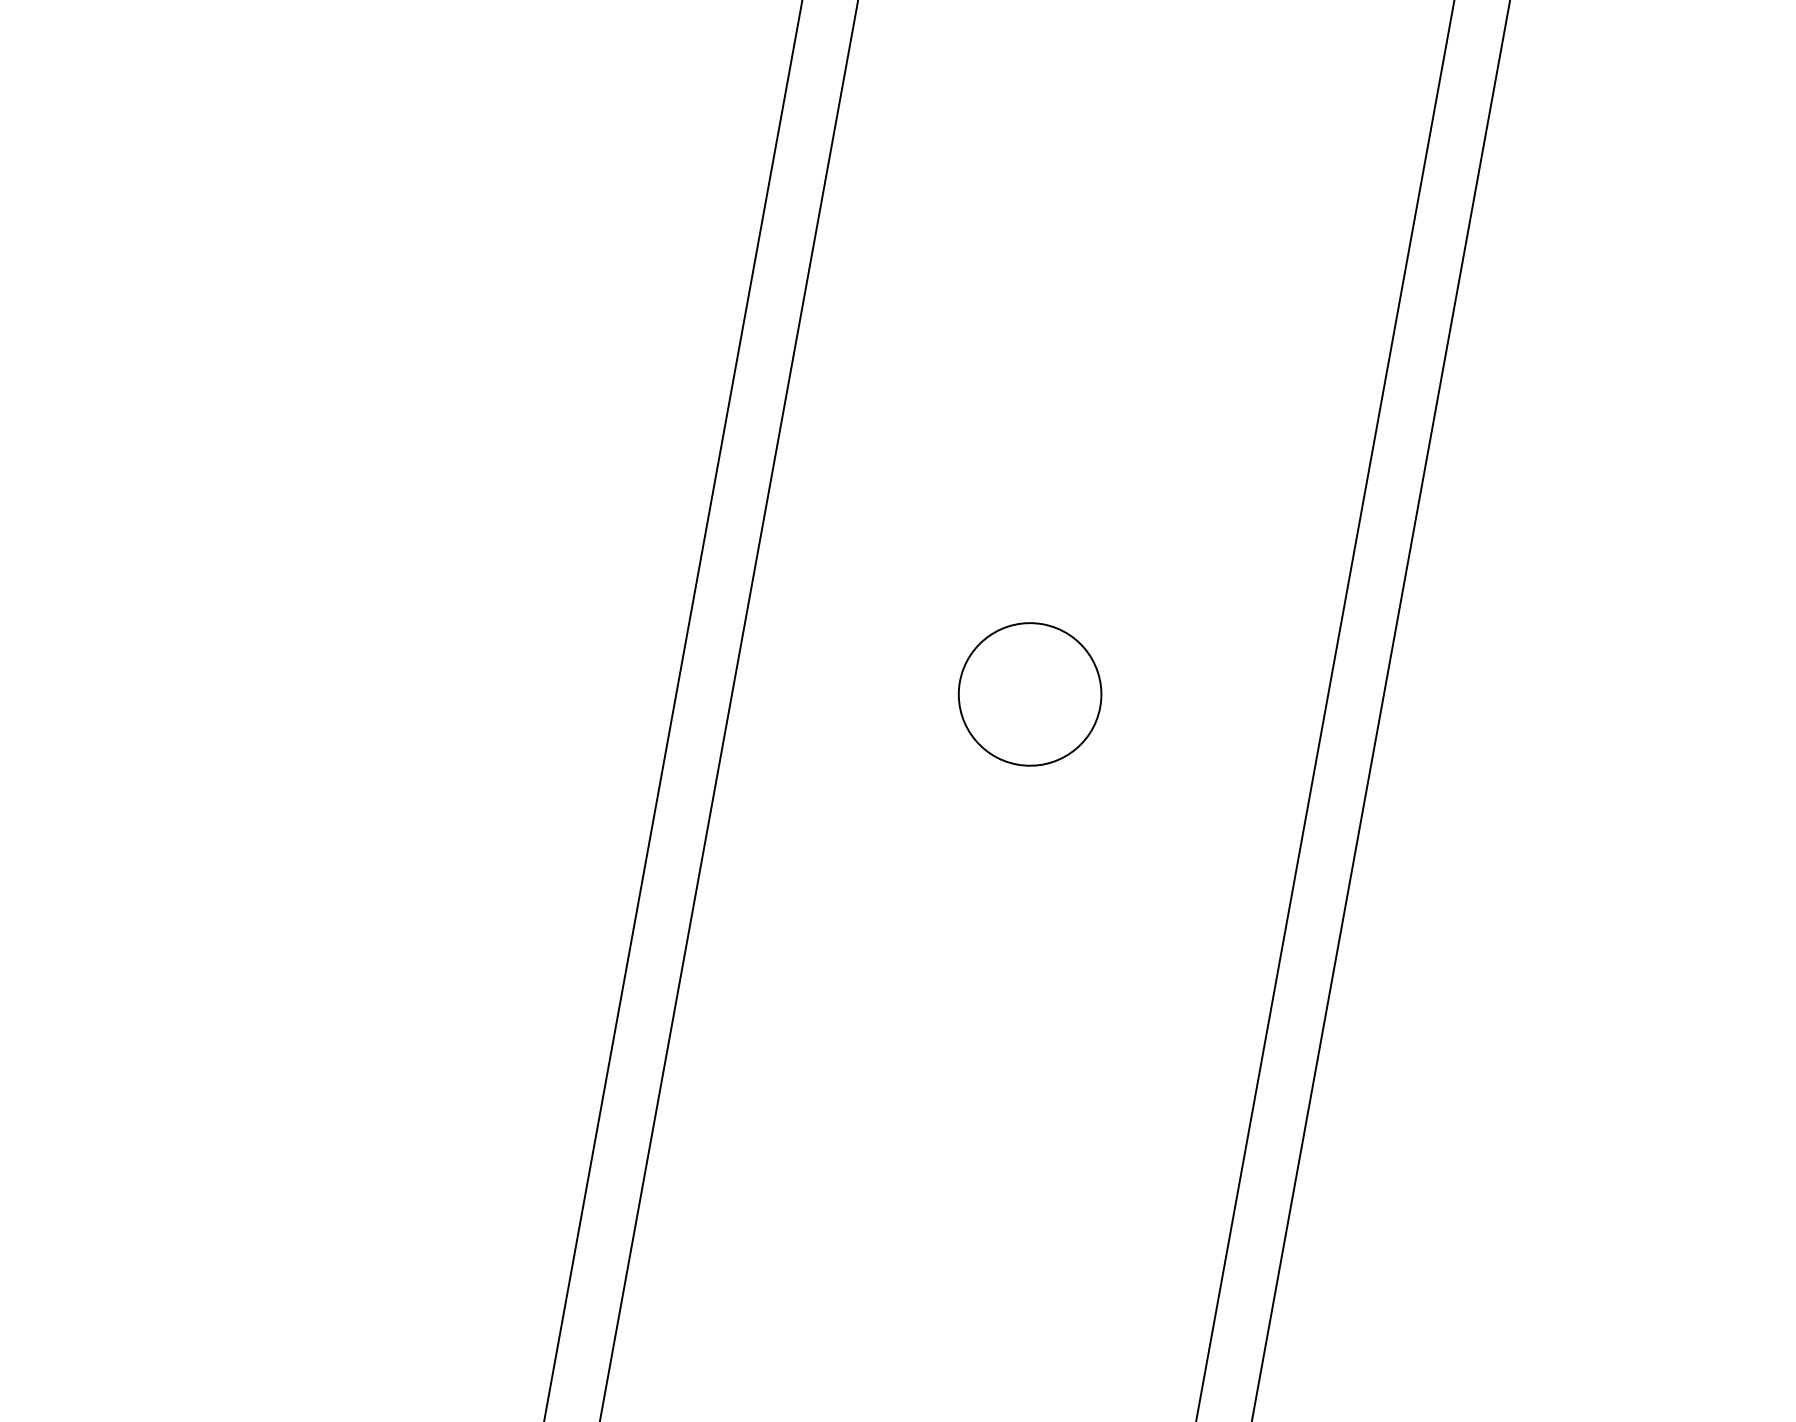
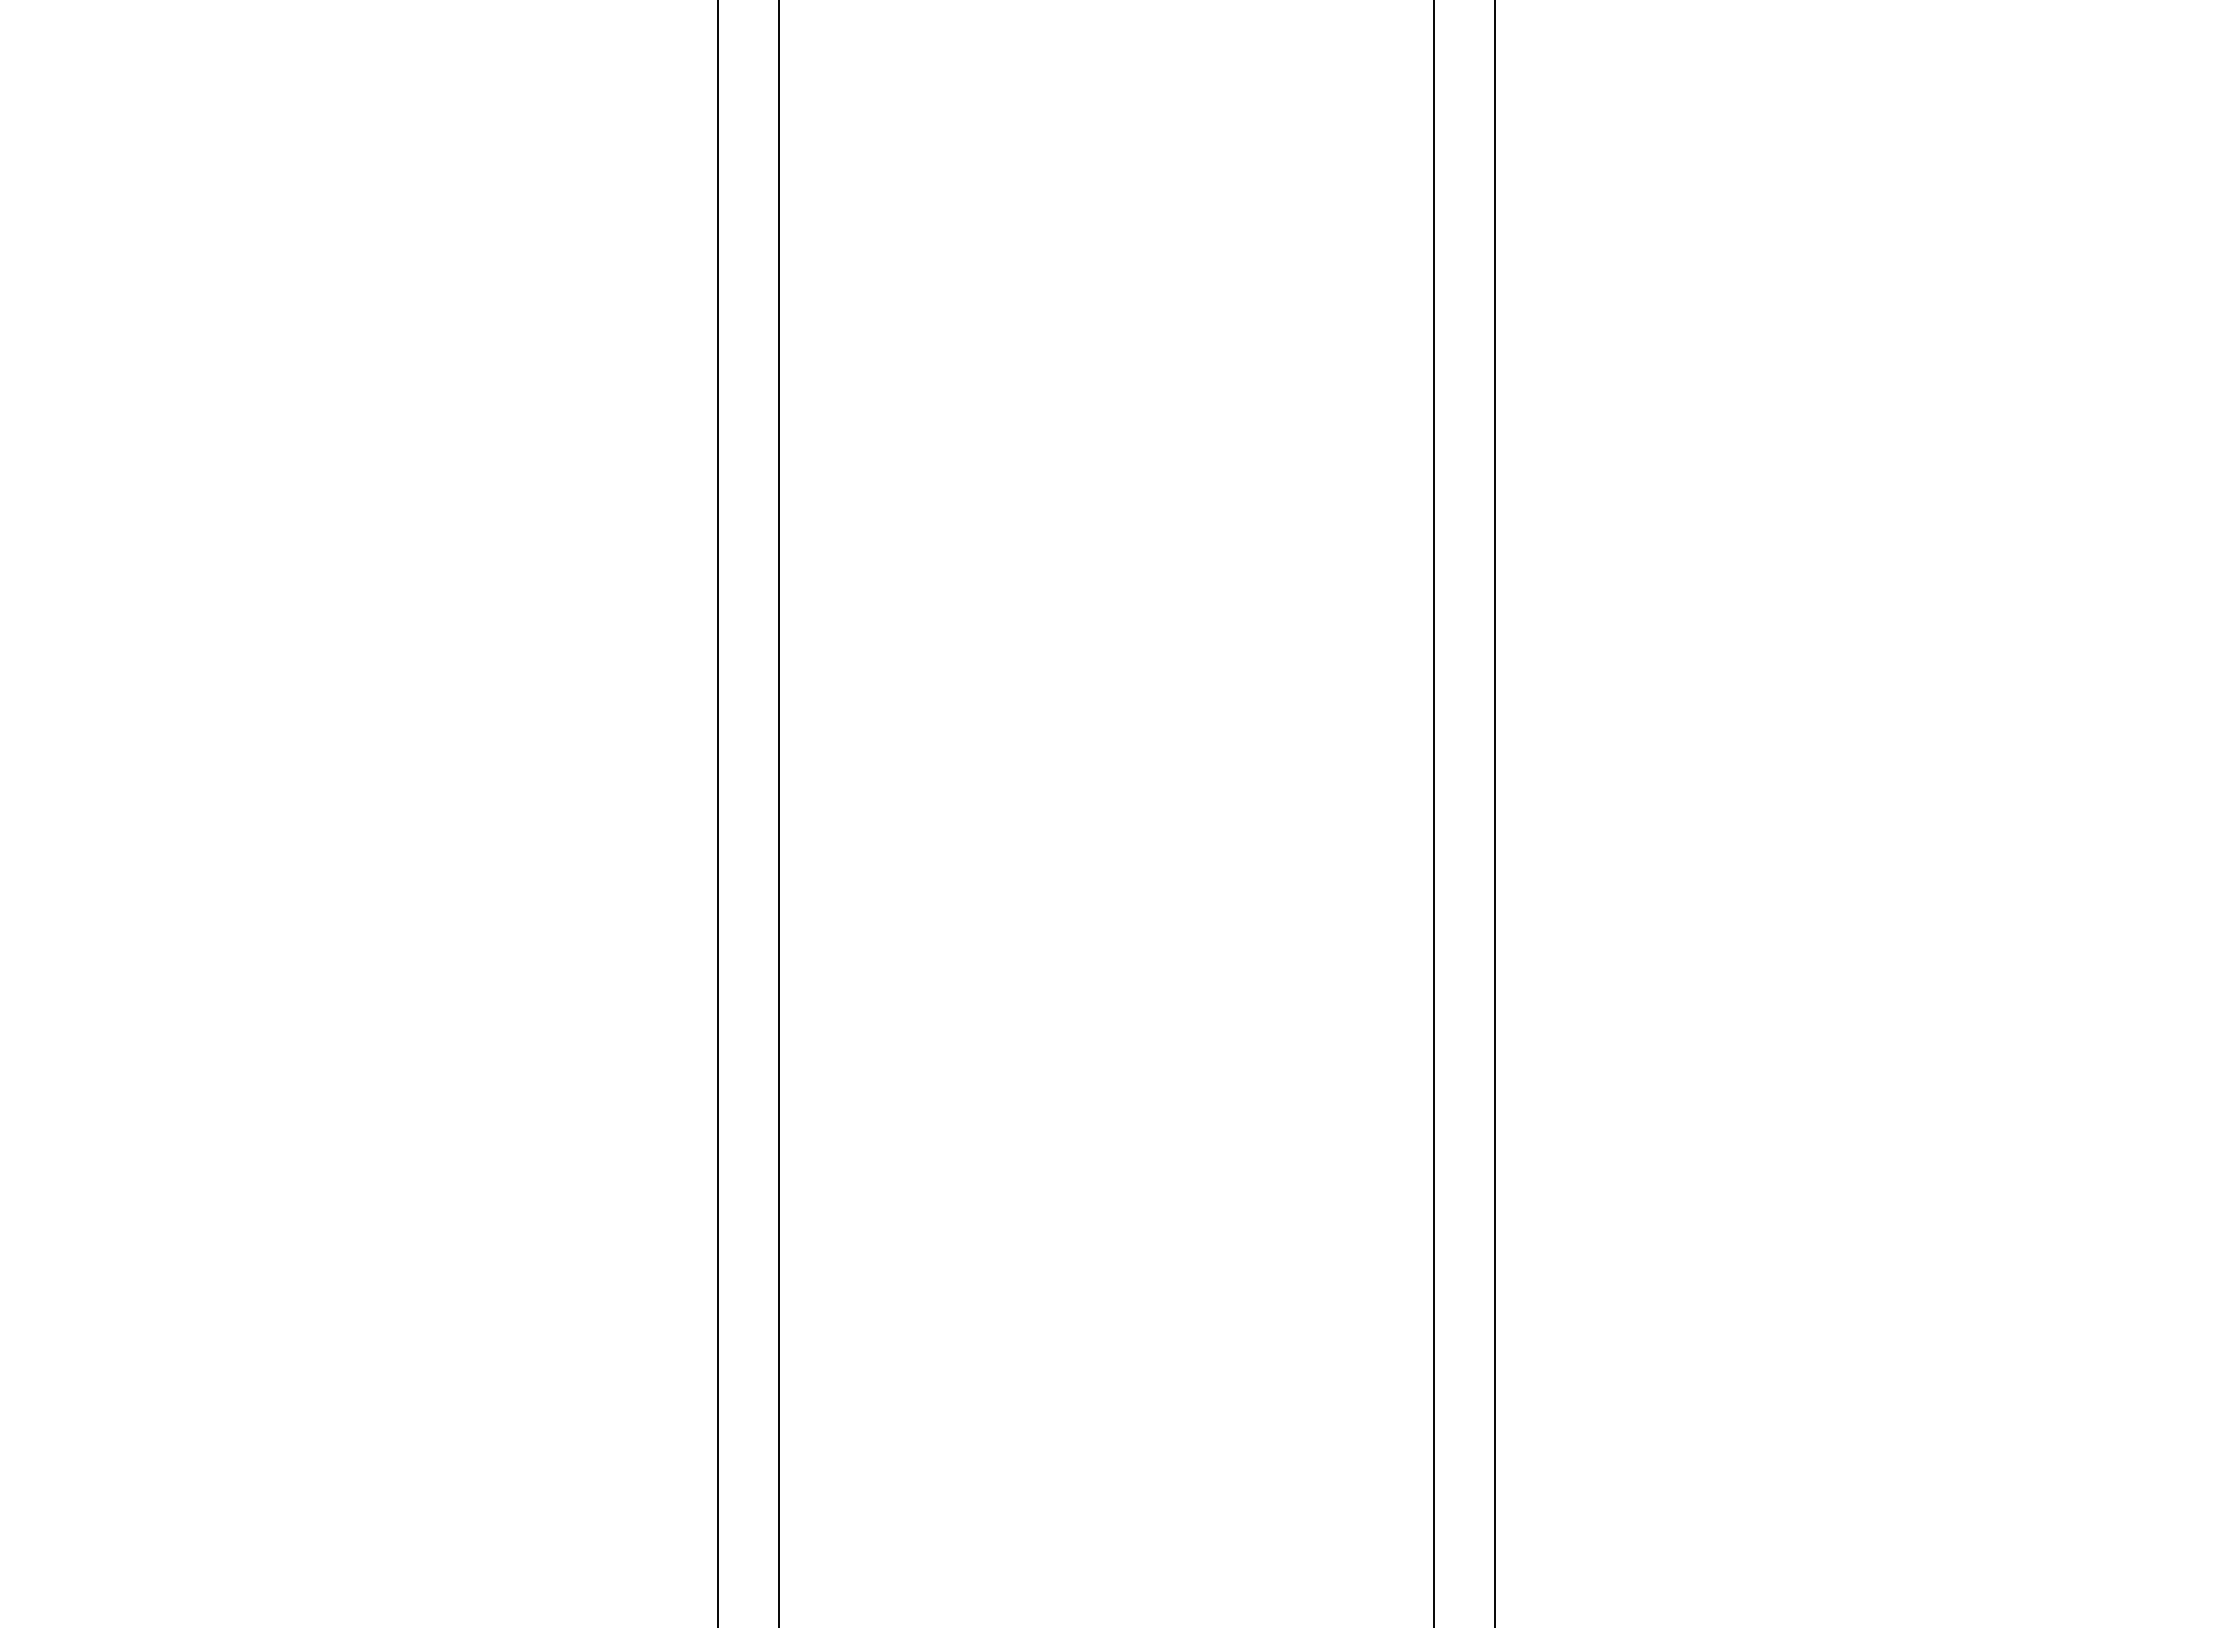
circle: (1030, 693) -> (1106, 671), removed

